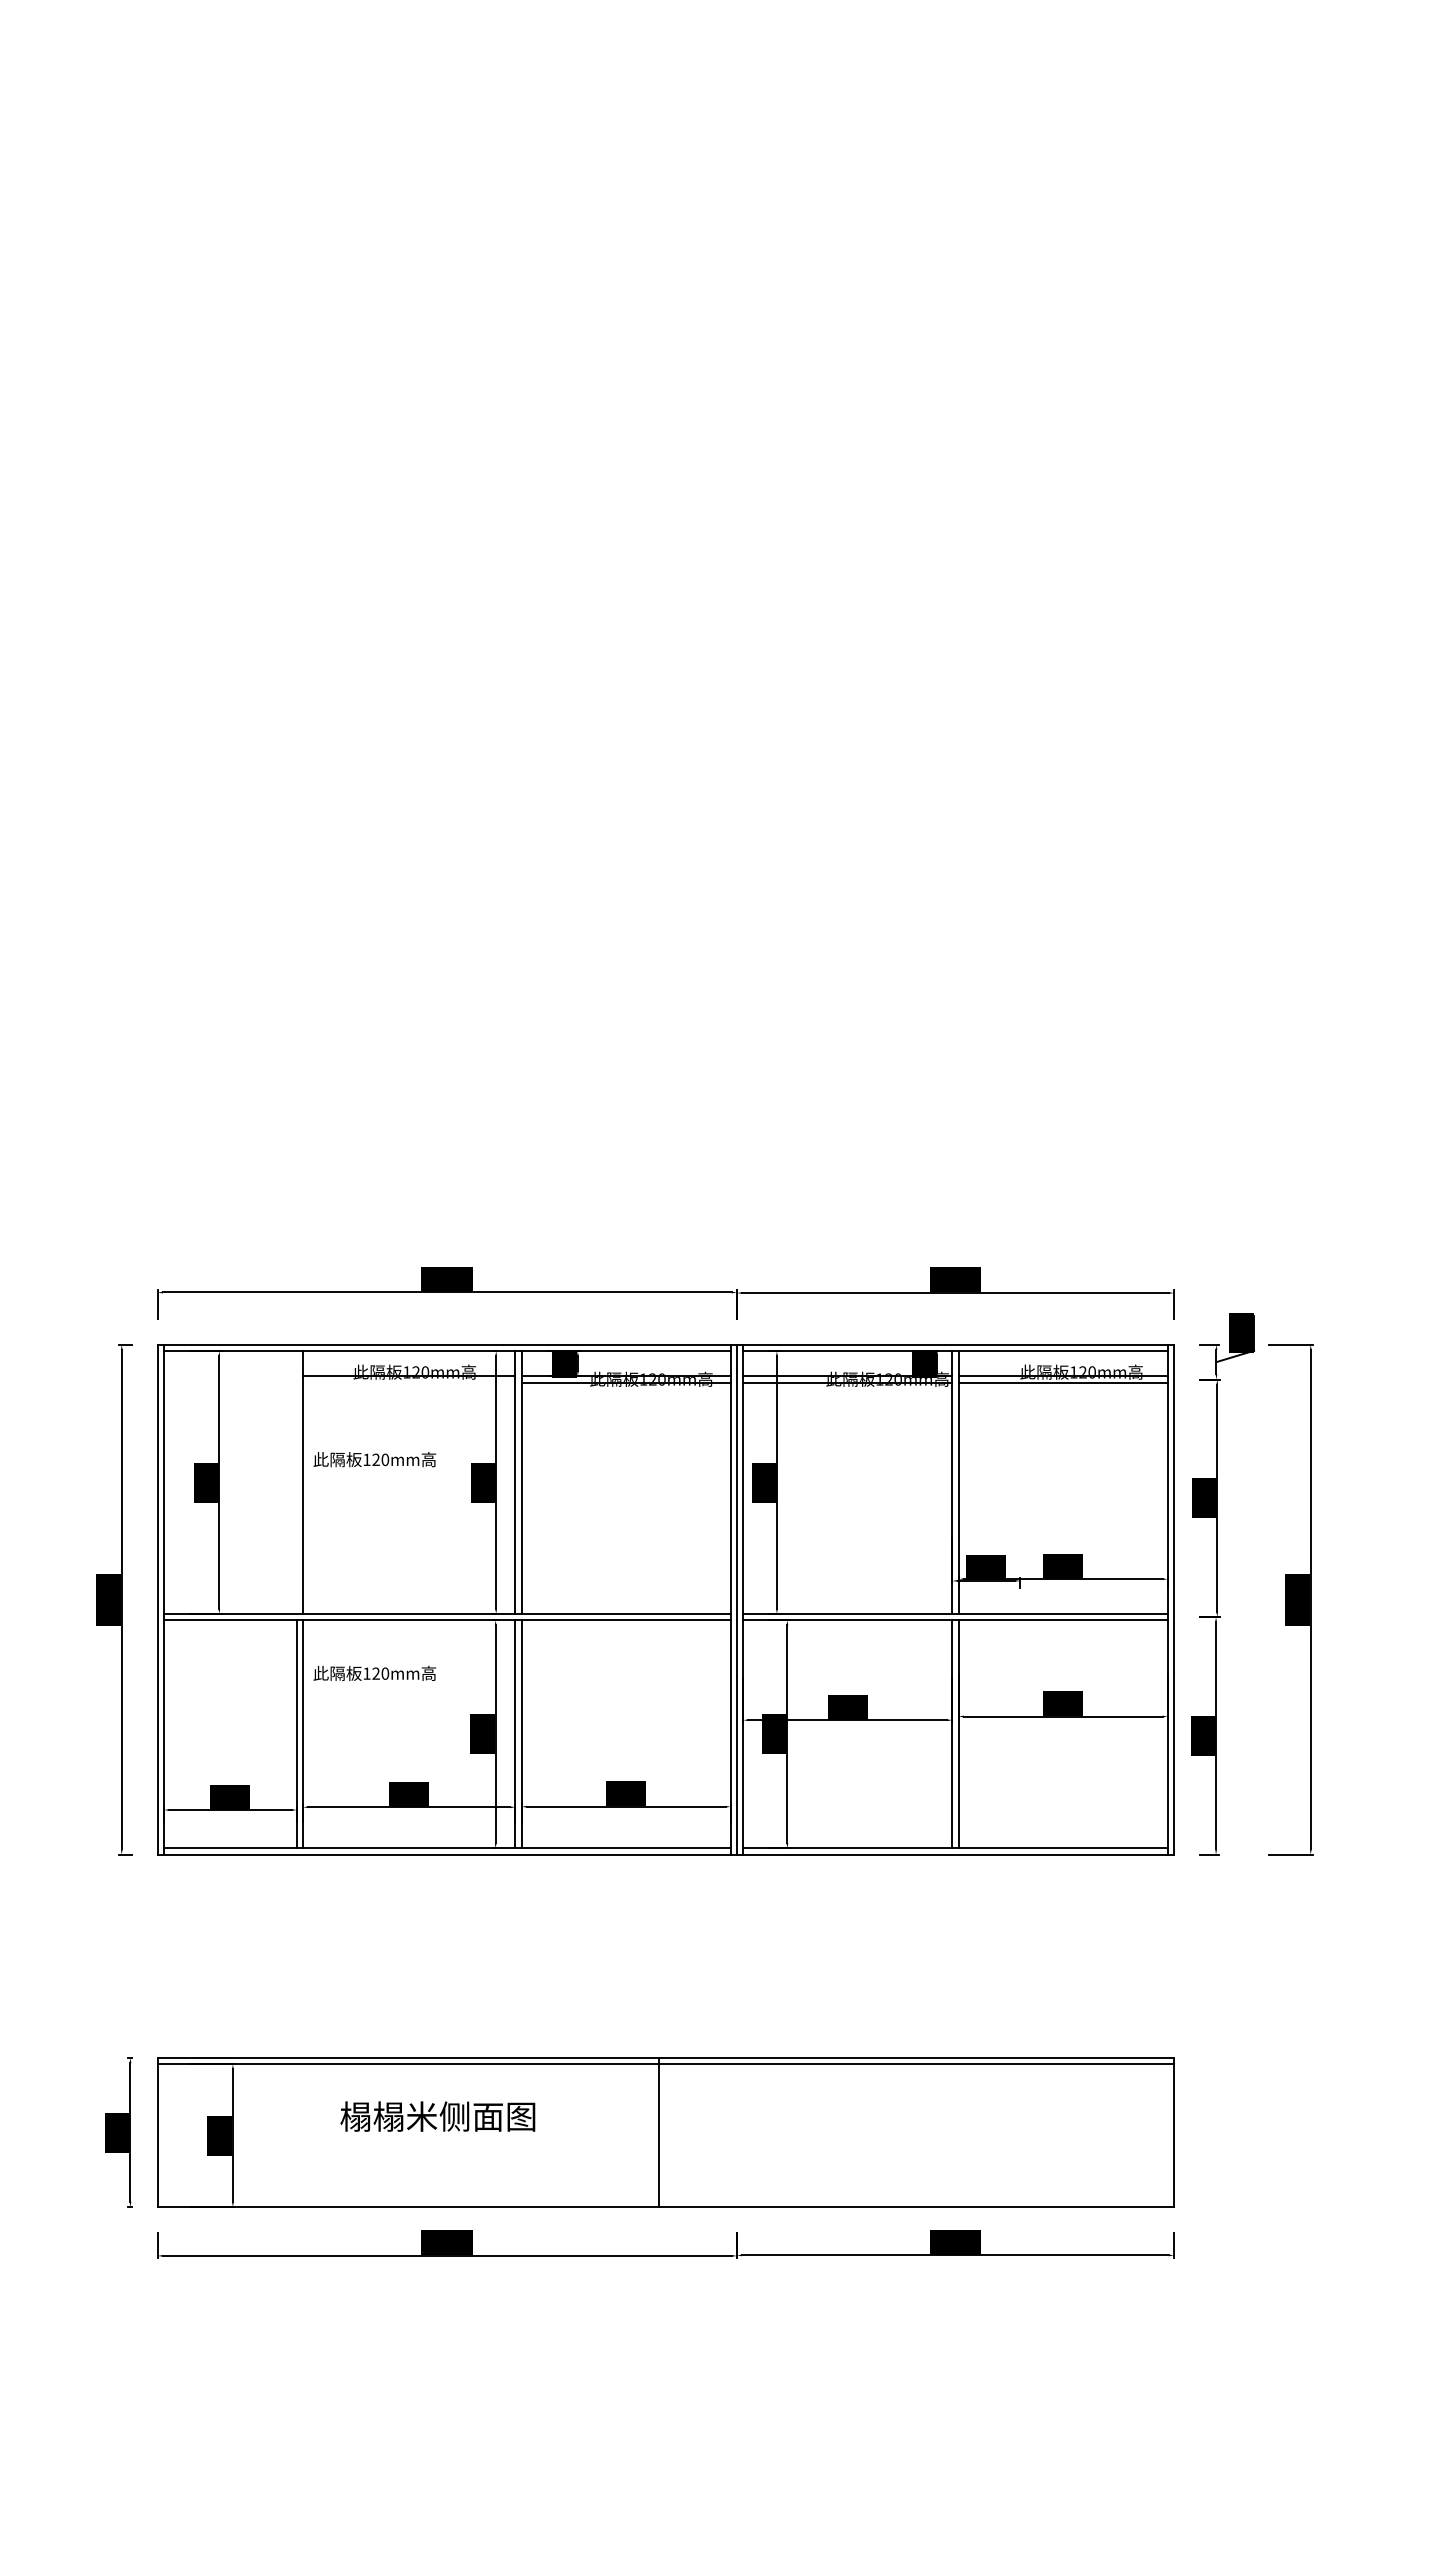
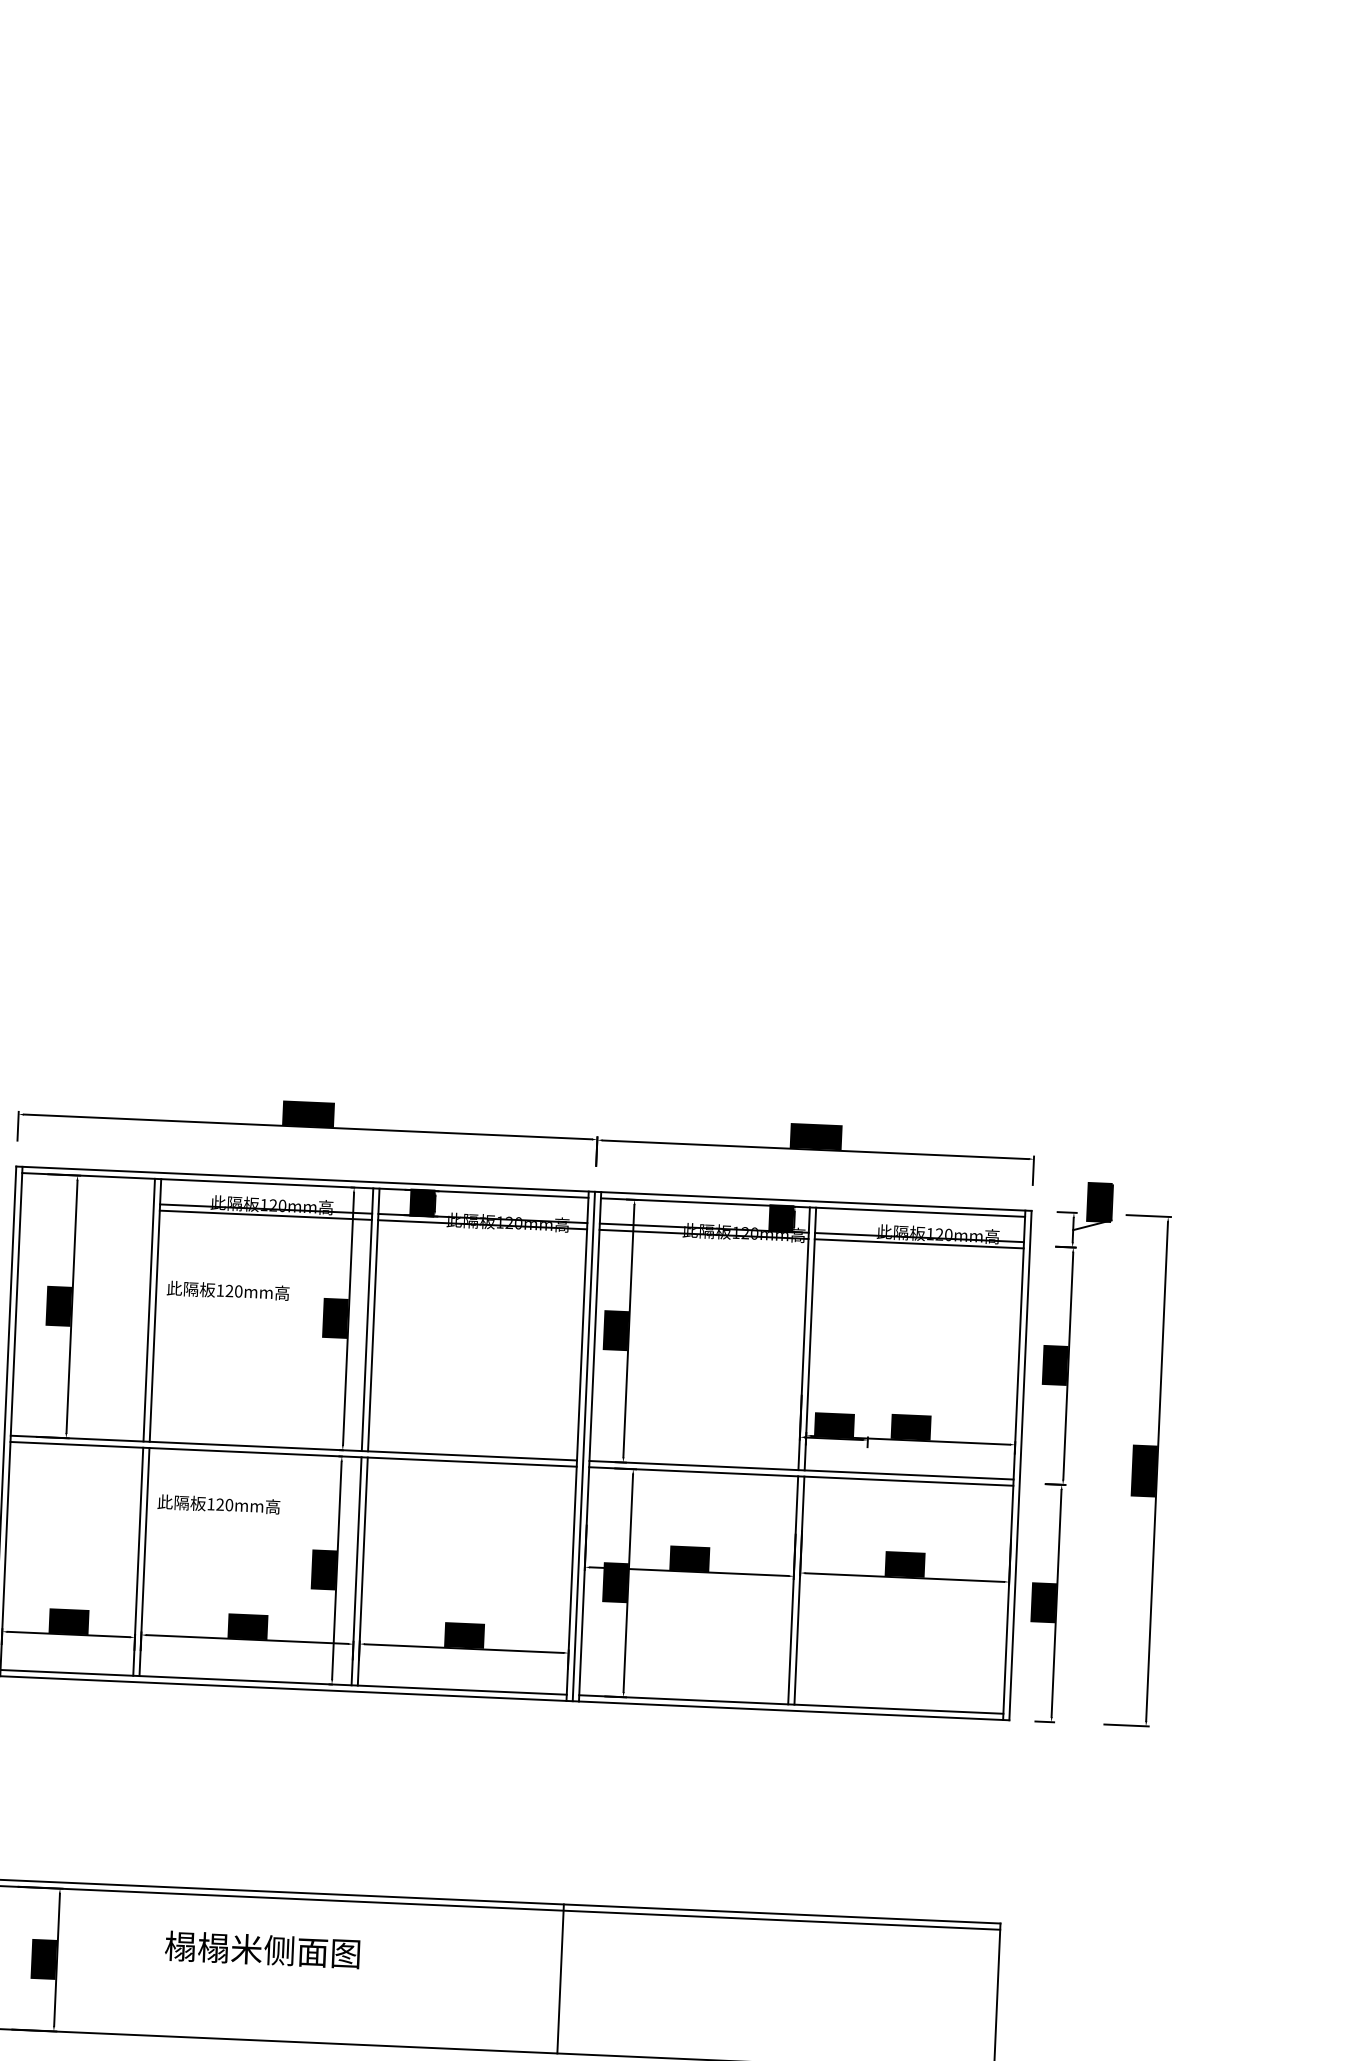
line: (408, 1382) -> (265, 1215), added
line: (296, 1481) -> (149, 1309), added
line: (658, 2132) -> (560, 1978), moved

